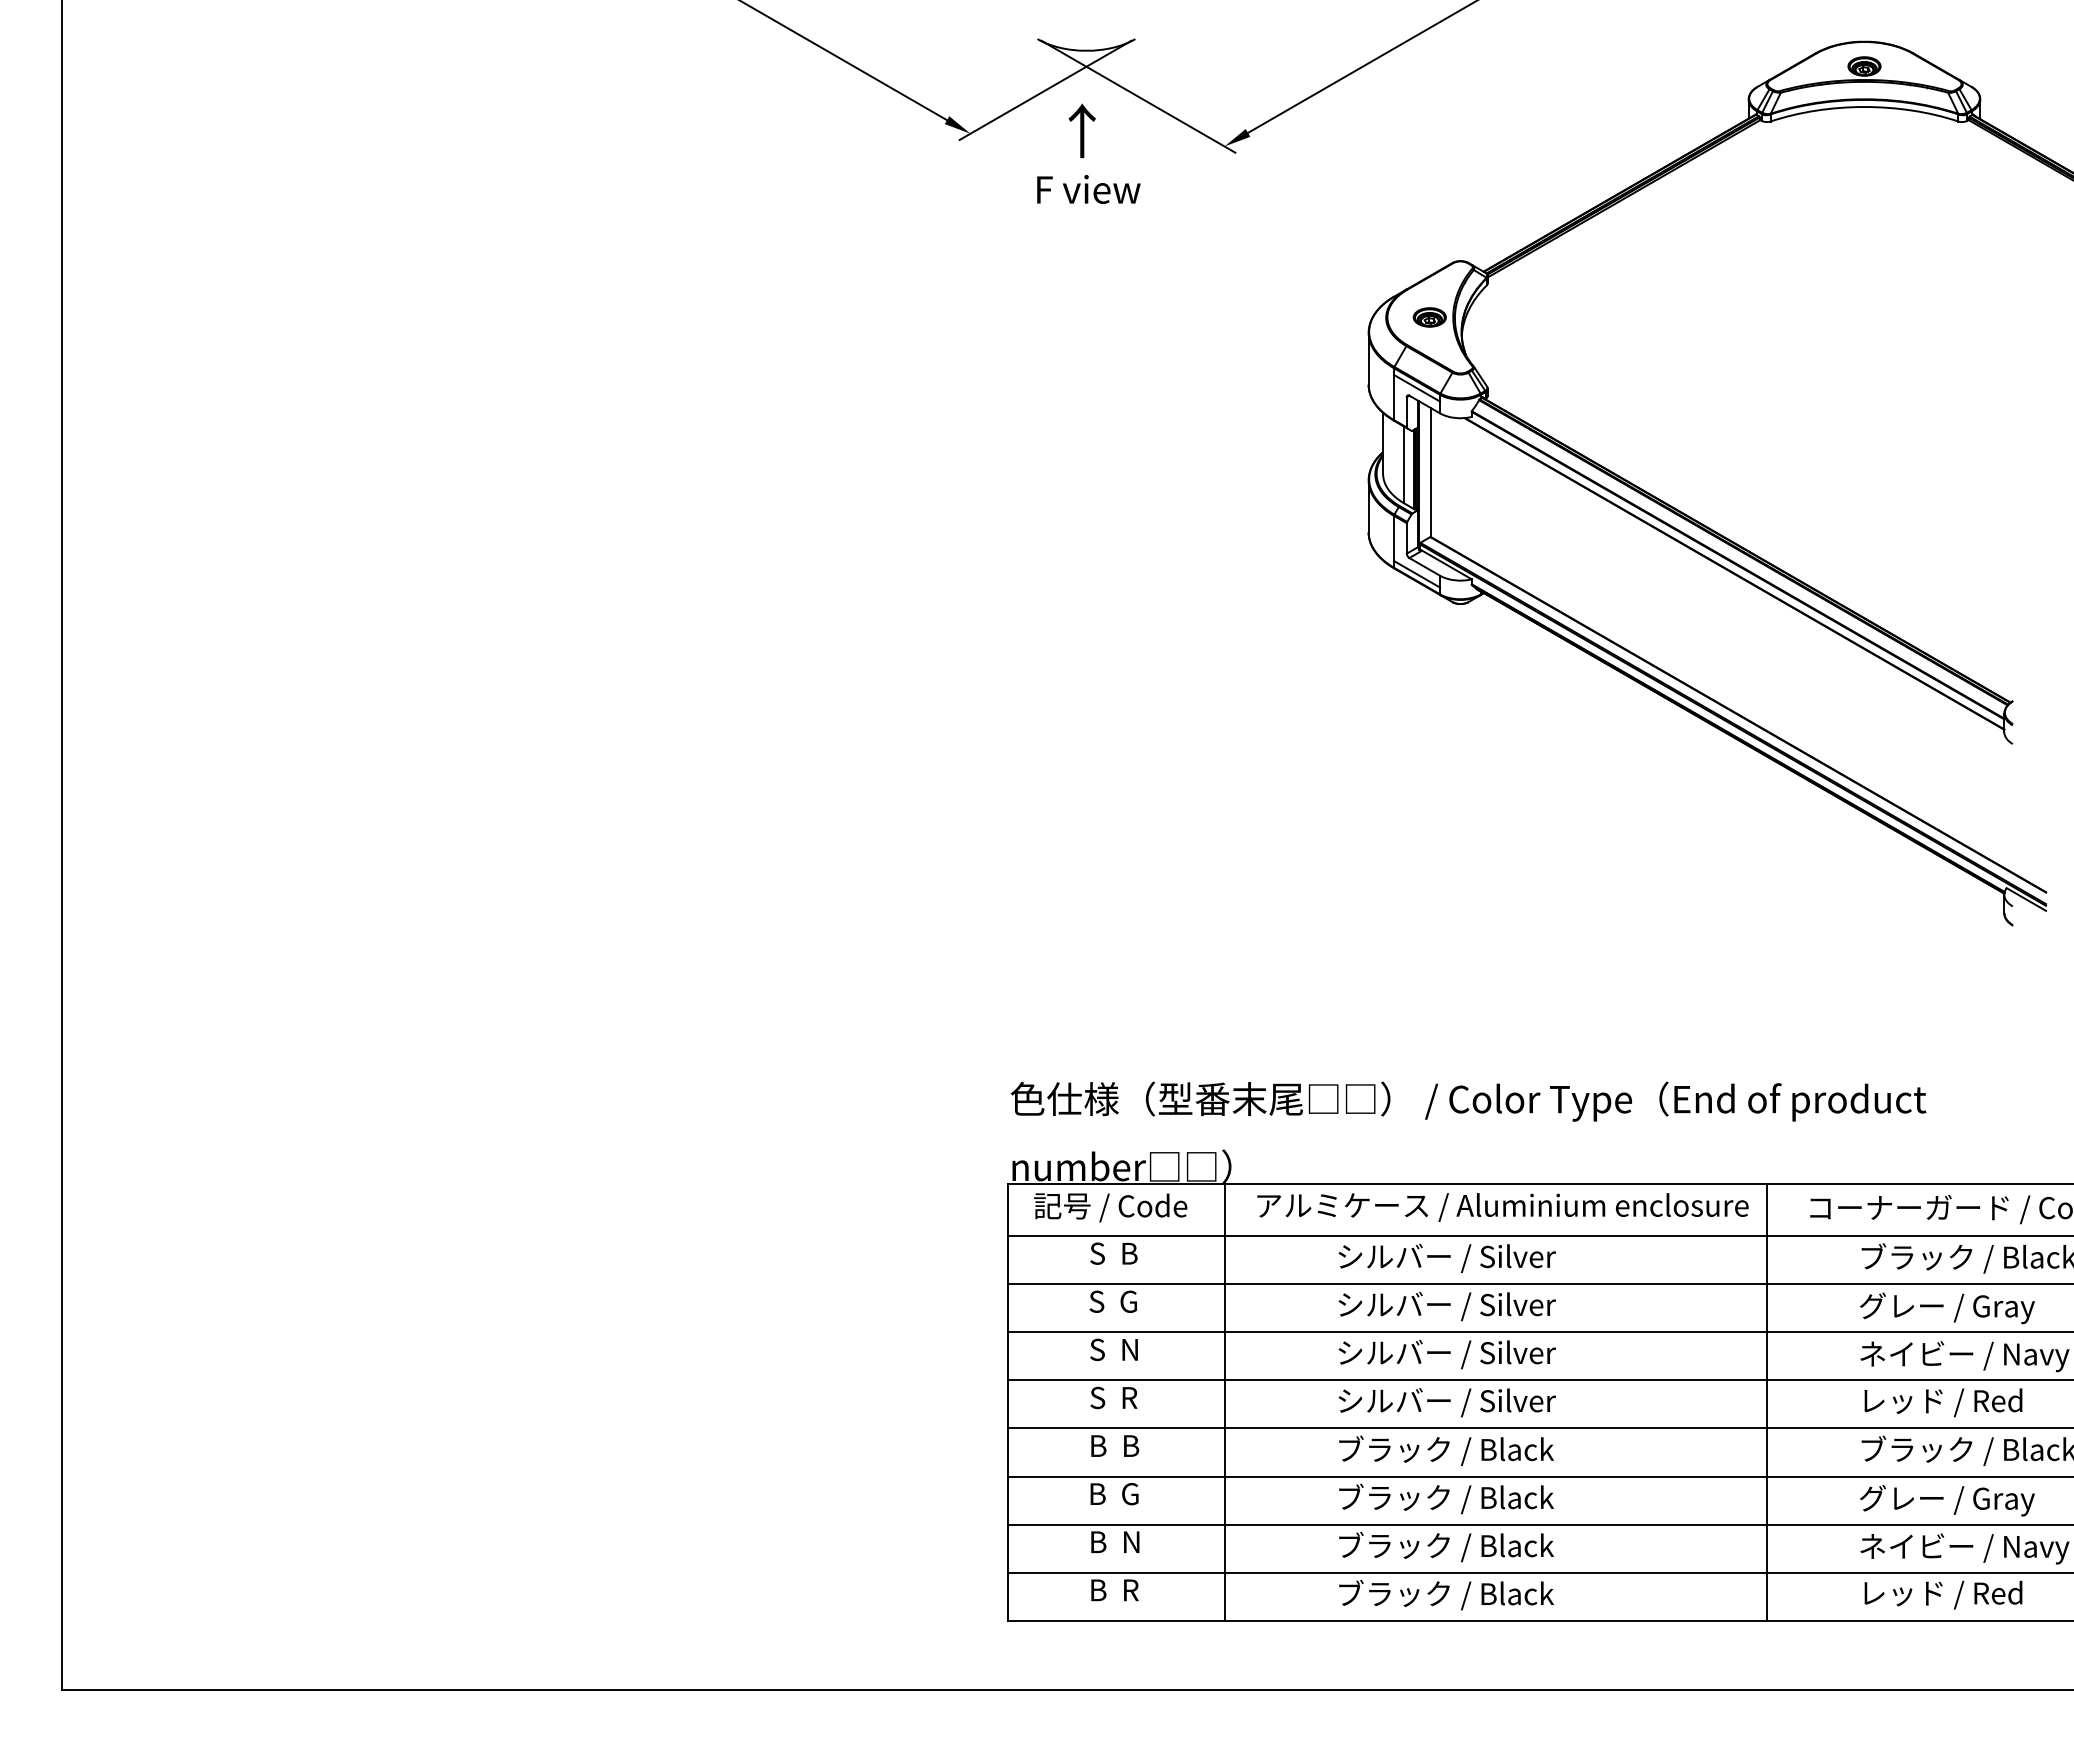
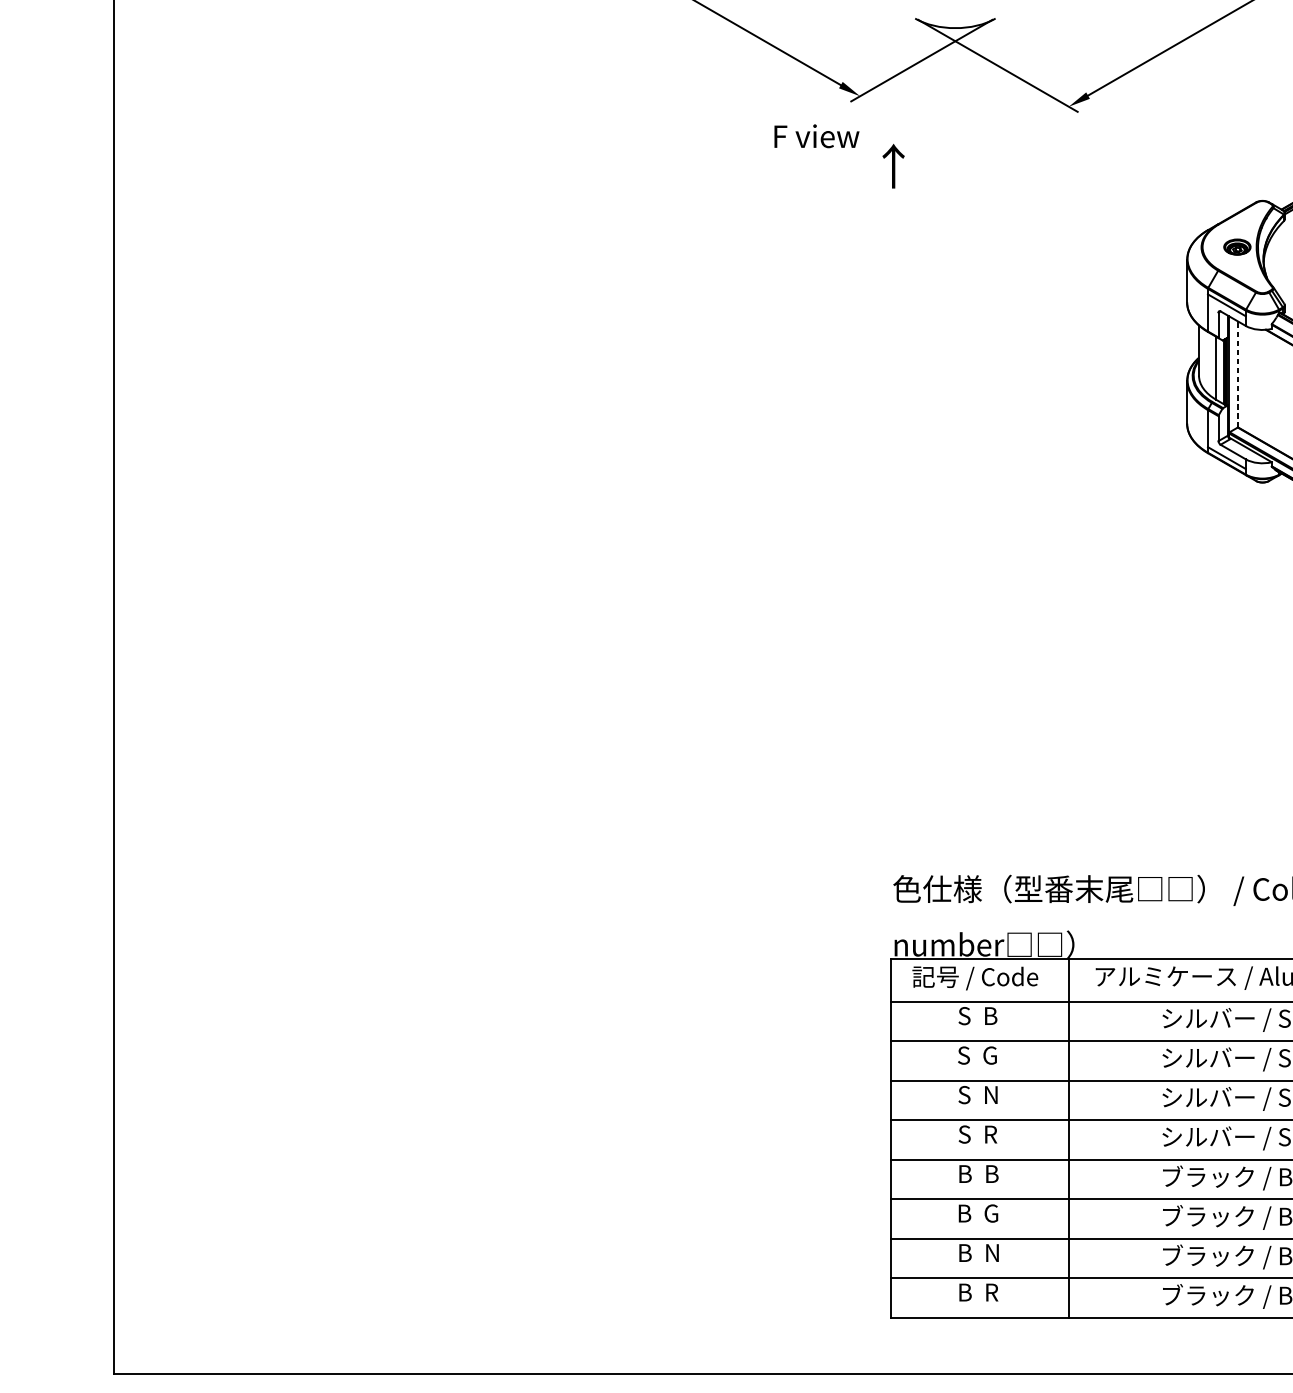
text: (1081, 130) -> (892, 165), moved
text: (1088, 189) -> (816, 136), moved
line: (1431, 472) -> (1238, 374), solid -> dashed

